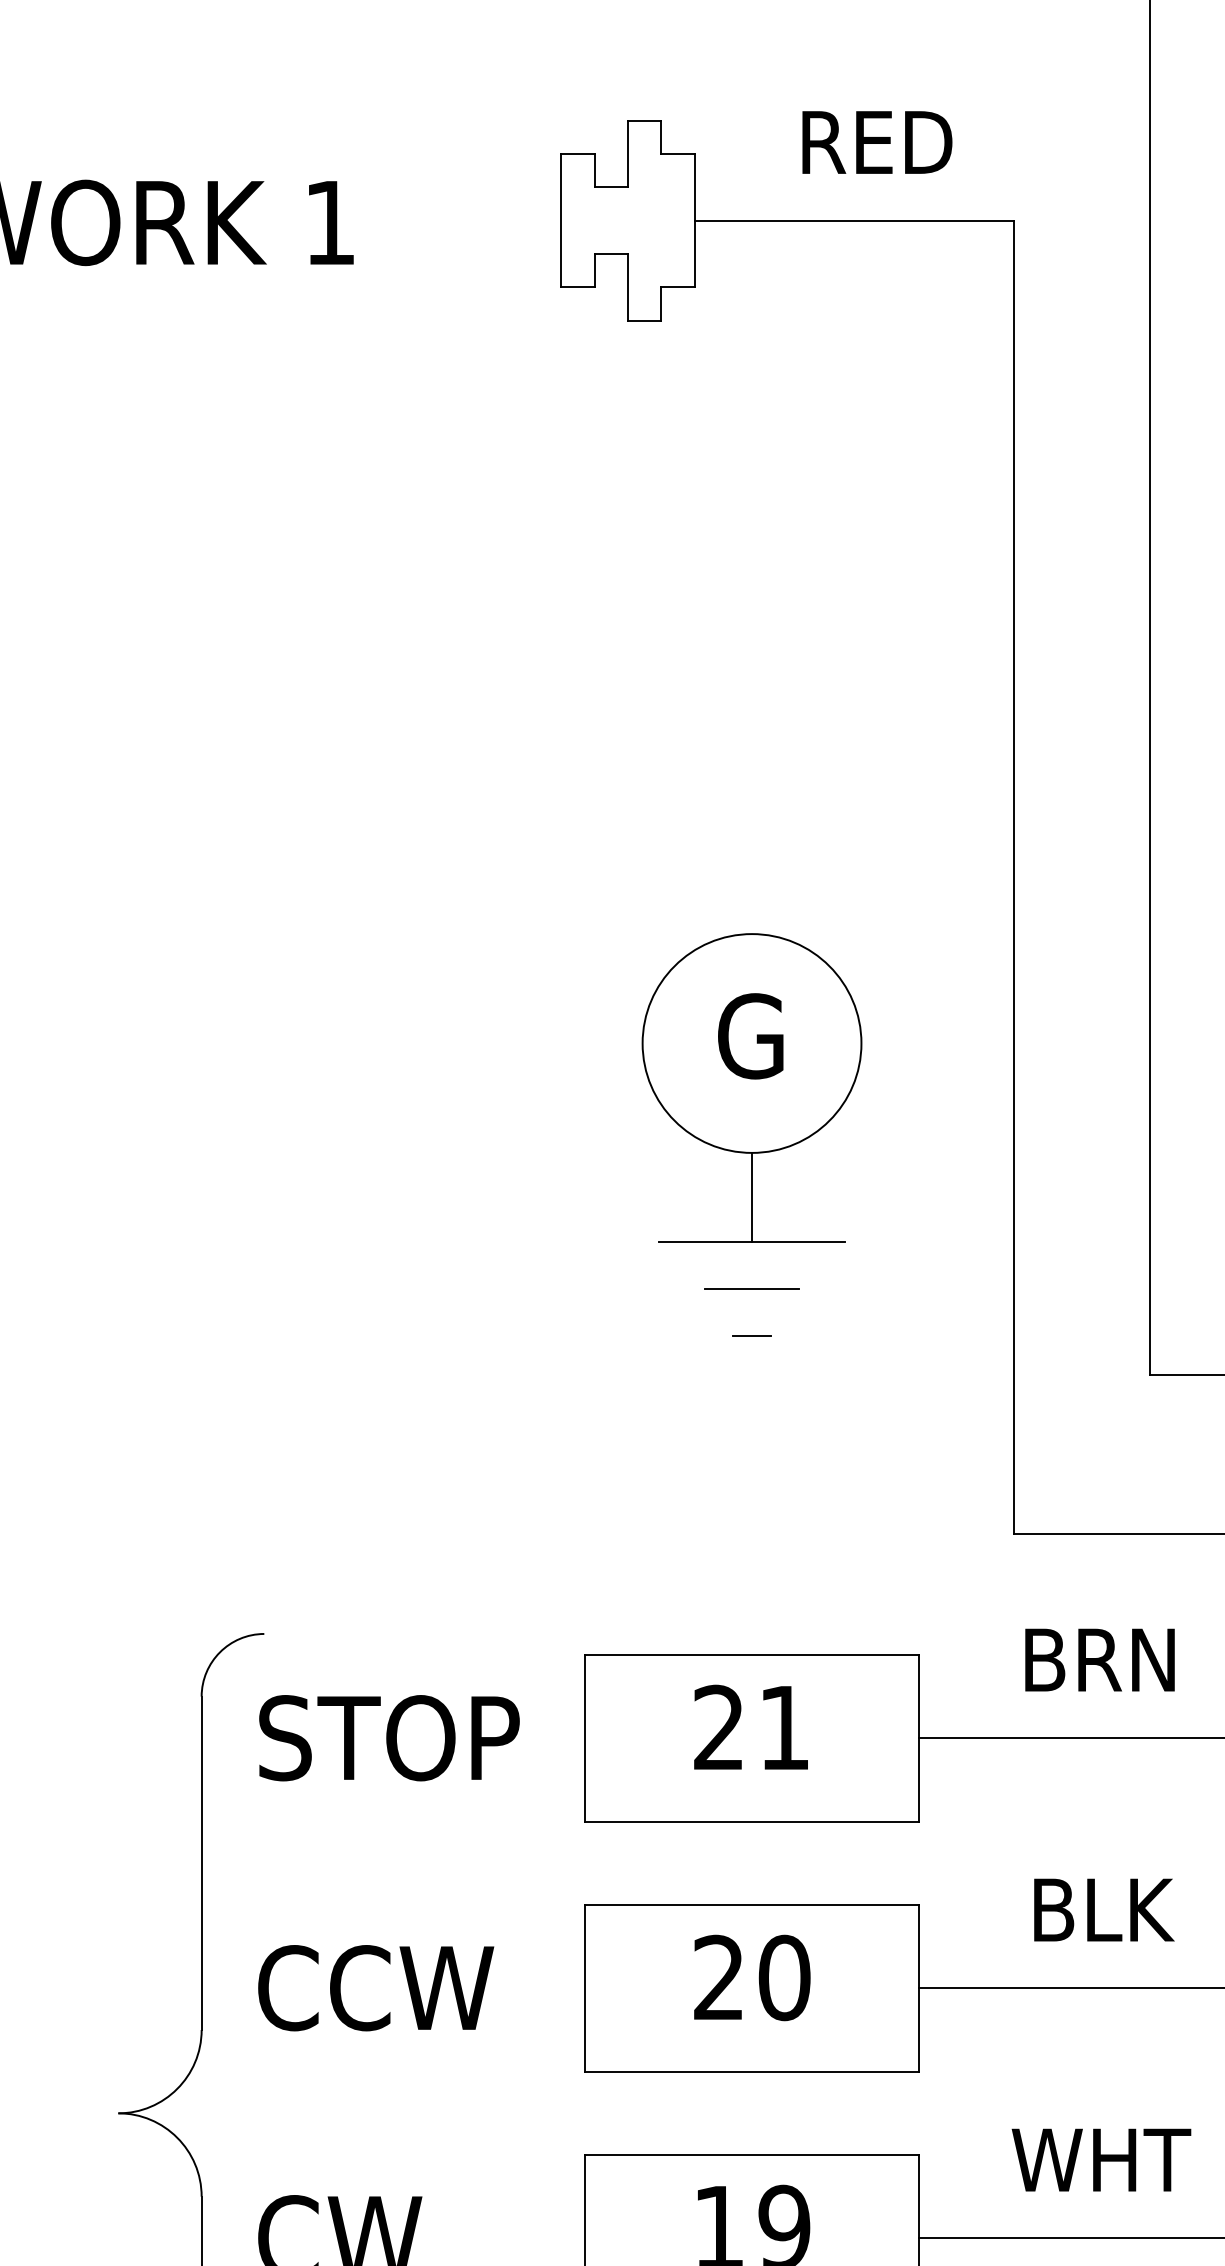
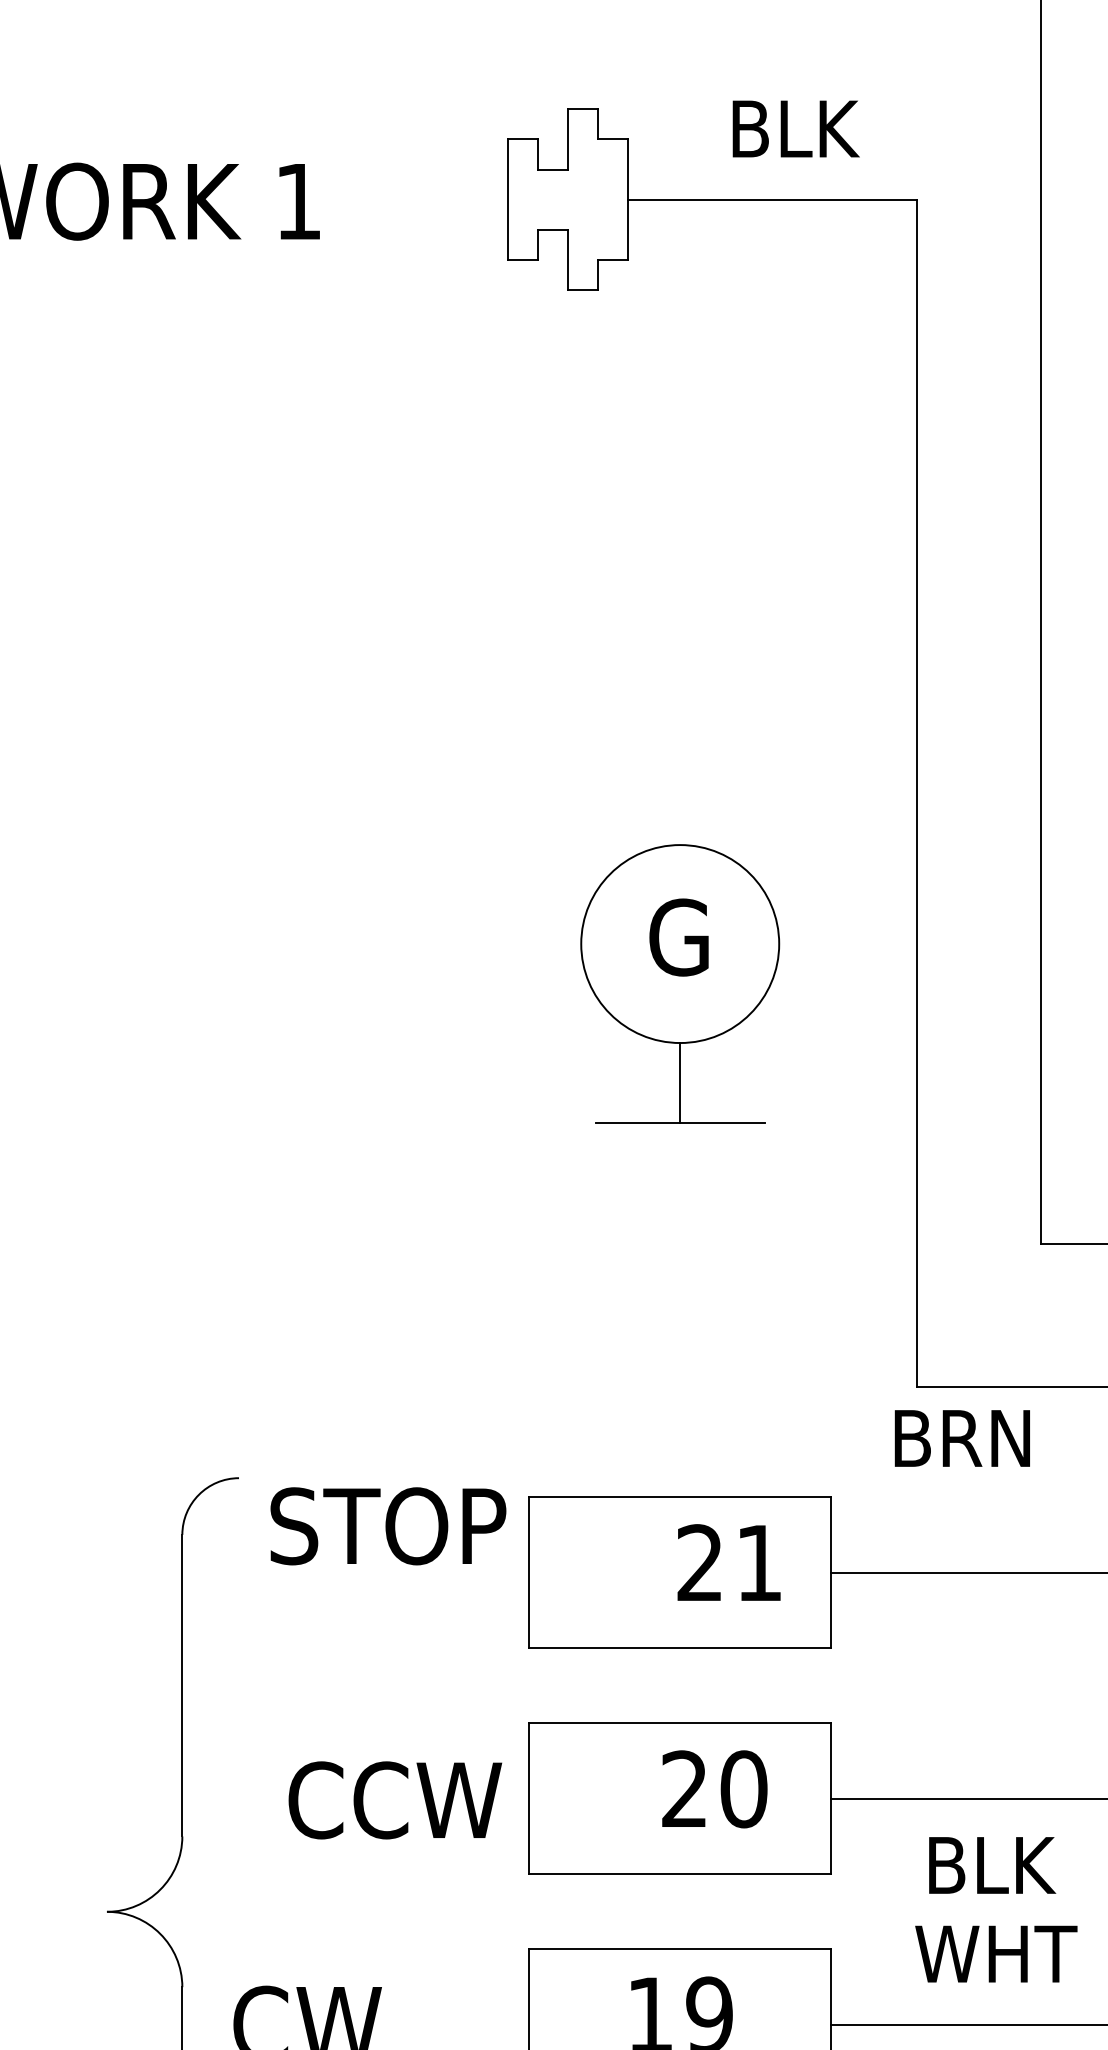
text: (877, 142) -> (793, 128), RED -> BLK
line: (751, 1289) -> (679, 1166), removed
line: (751, 1336) -> (679, 1209), removed
text: (1099, 1659) -> (961, 1437), moved
text: (750, 1726) -> (728, 1561), moved
text: (389, 1738) -> (388, 1526), moved
text: (1104, 1909) -> (992, 1864), moved
text: (752, 1977) -> (715, 1788), moved
text: (376, 1988) -> (395, 1800), moved

